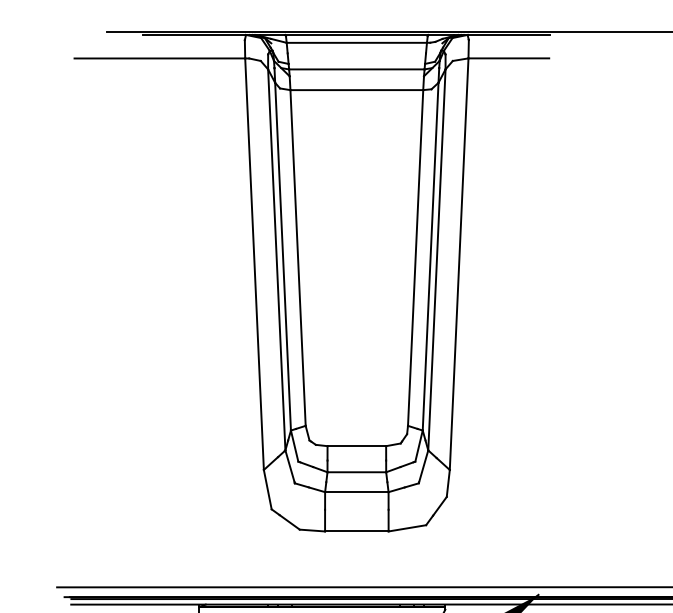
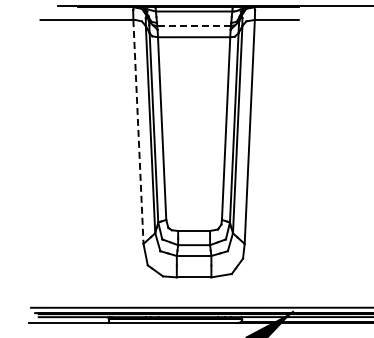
line: (357, 68) -> (194, 25), solid -> dashed
line: (254, 265) -> (138, 132), solid -> dashed

